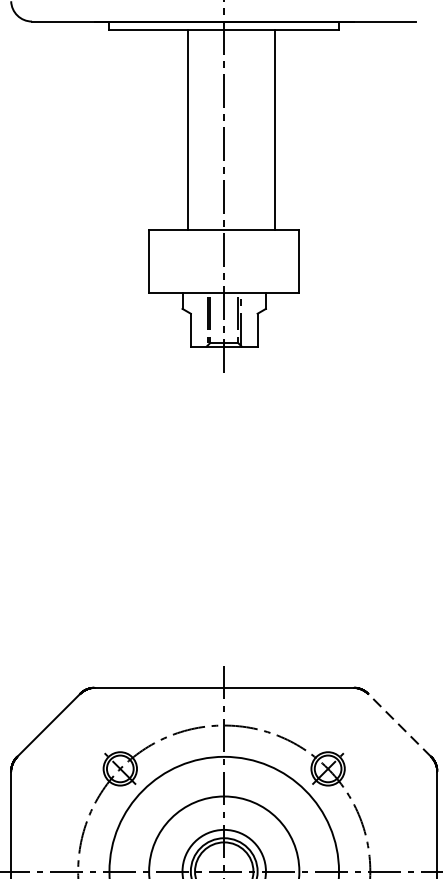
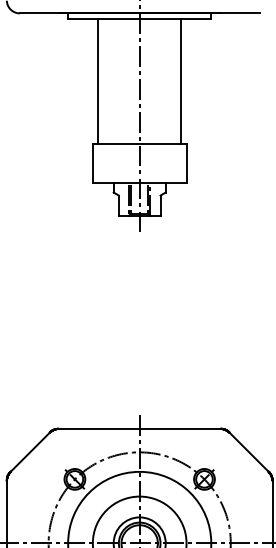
line: (188, 129) -> (98, 80), moved
line: (275, 129) -> (181, 80), moved
line: (400, 725) -> (249, 452), dashed -> solid

